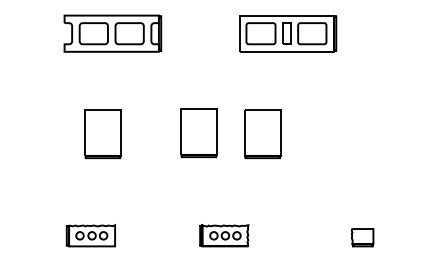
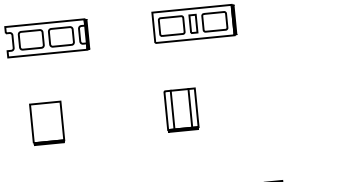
line: (252, 132) -> (172, 109), added
line: (273, 132) -> (190, 108), added
part: (198, 133) -> (127, 115), removed

